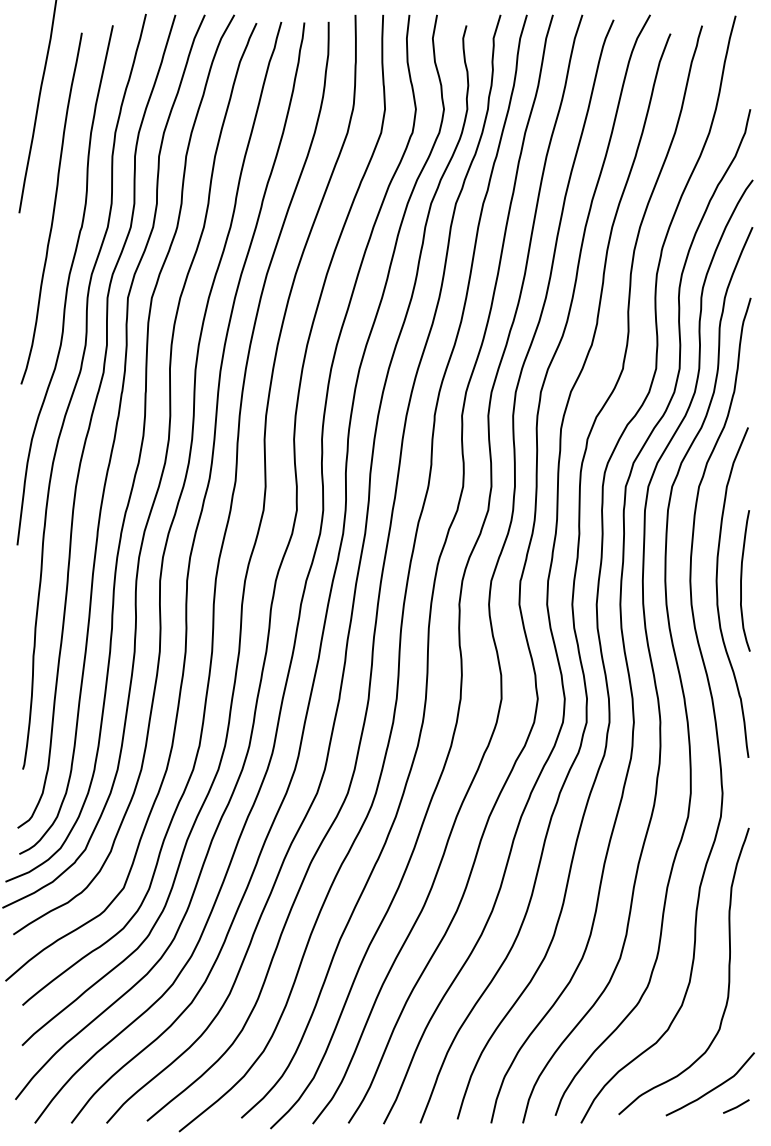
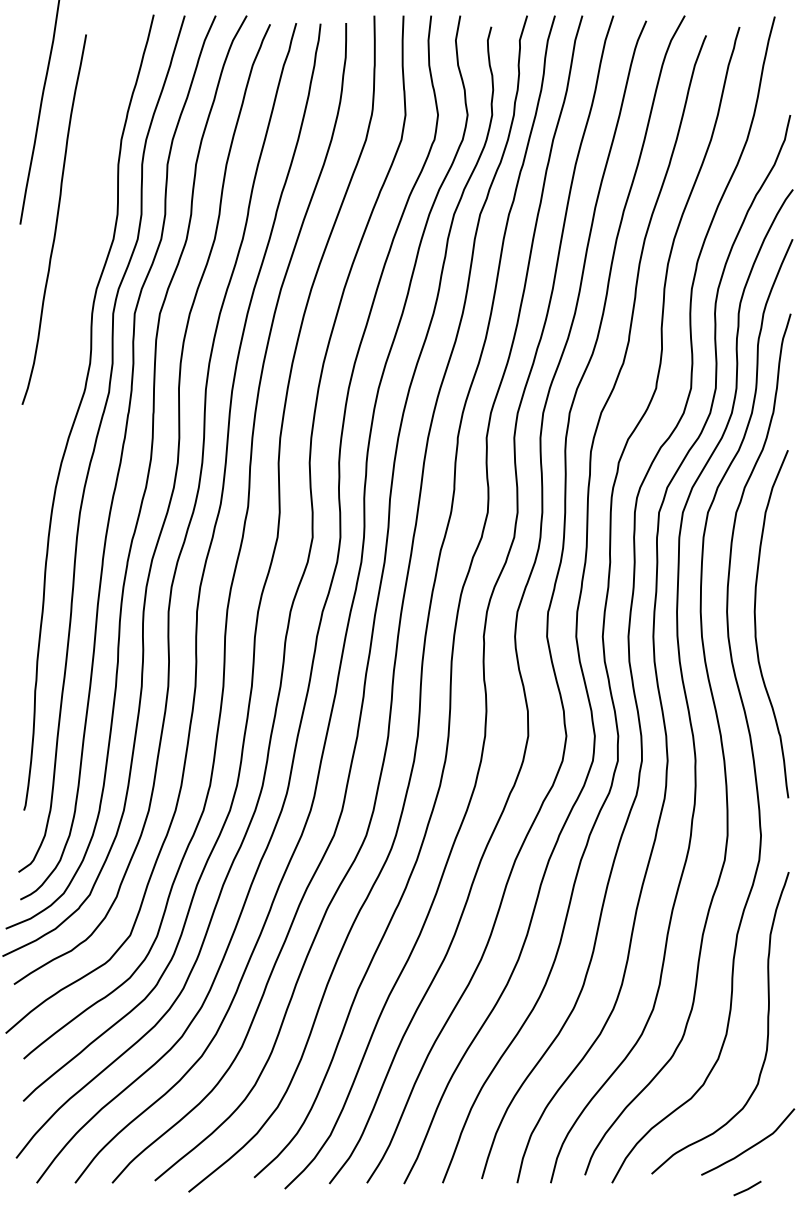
curve: (66, 285) -> (70, 300), removed
curve: (741, 580) -> (781, 611), removed
line: (736, 1106) -> (747, 1188), moved

